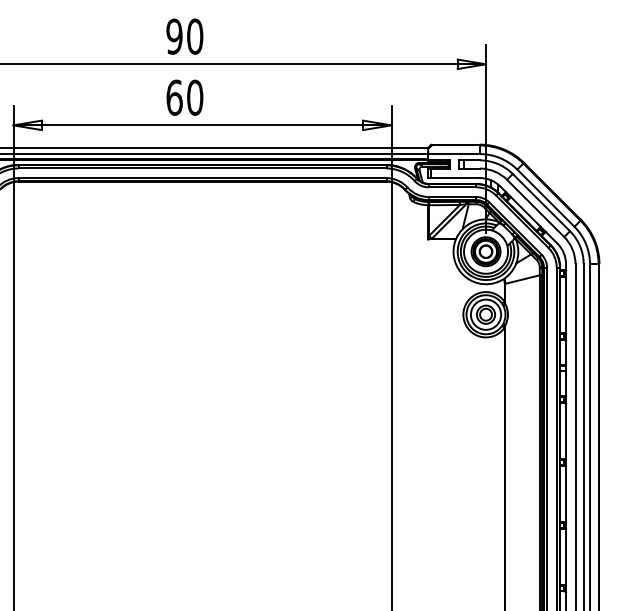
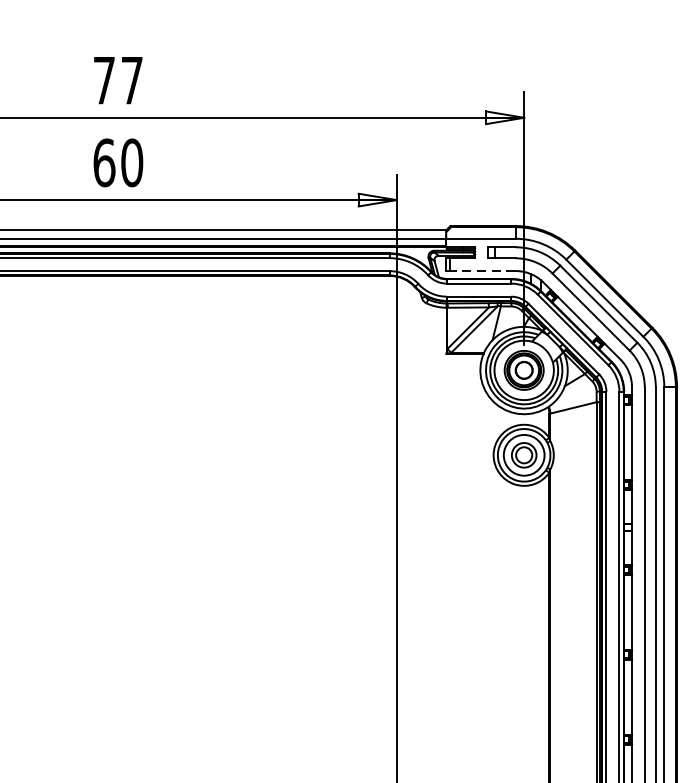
text: (184, 36) -> (117, 80), 90 -> 77
line: (455, 178) -> (483, 271), solid -> dashed

